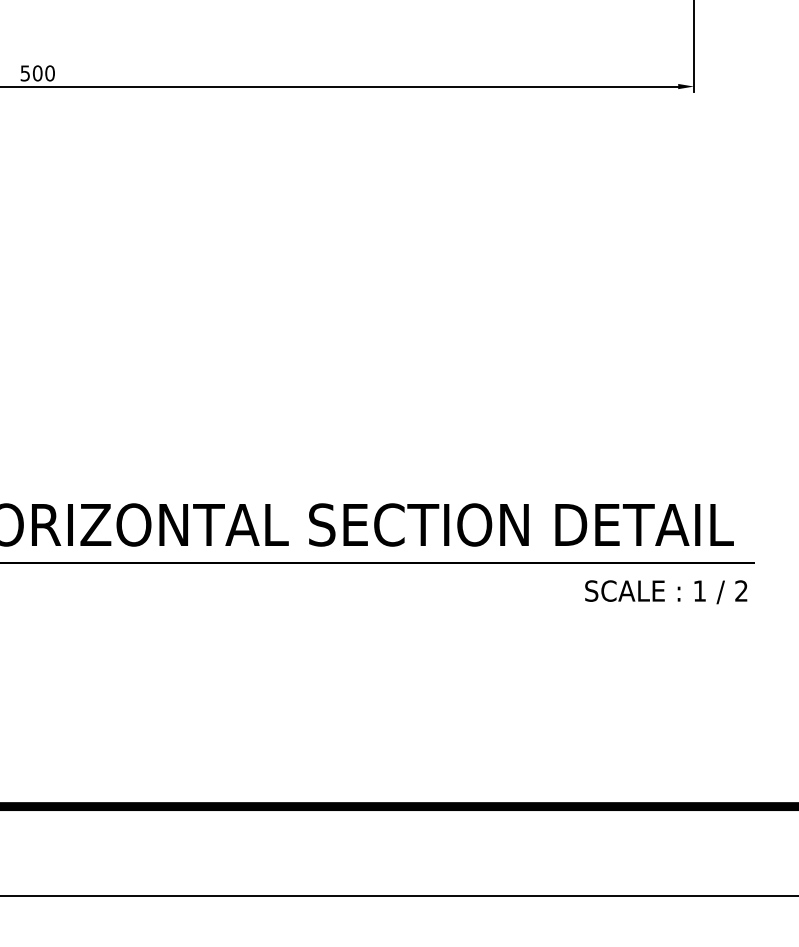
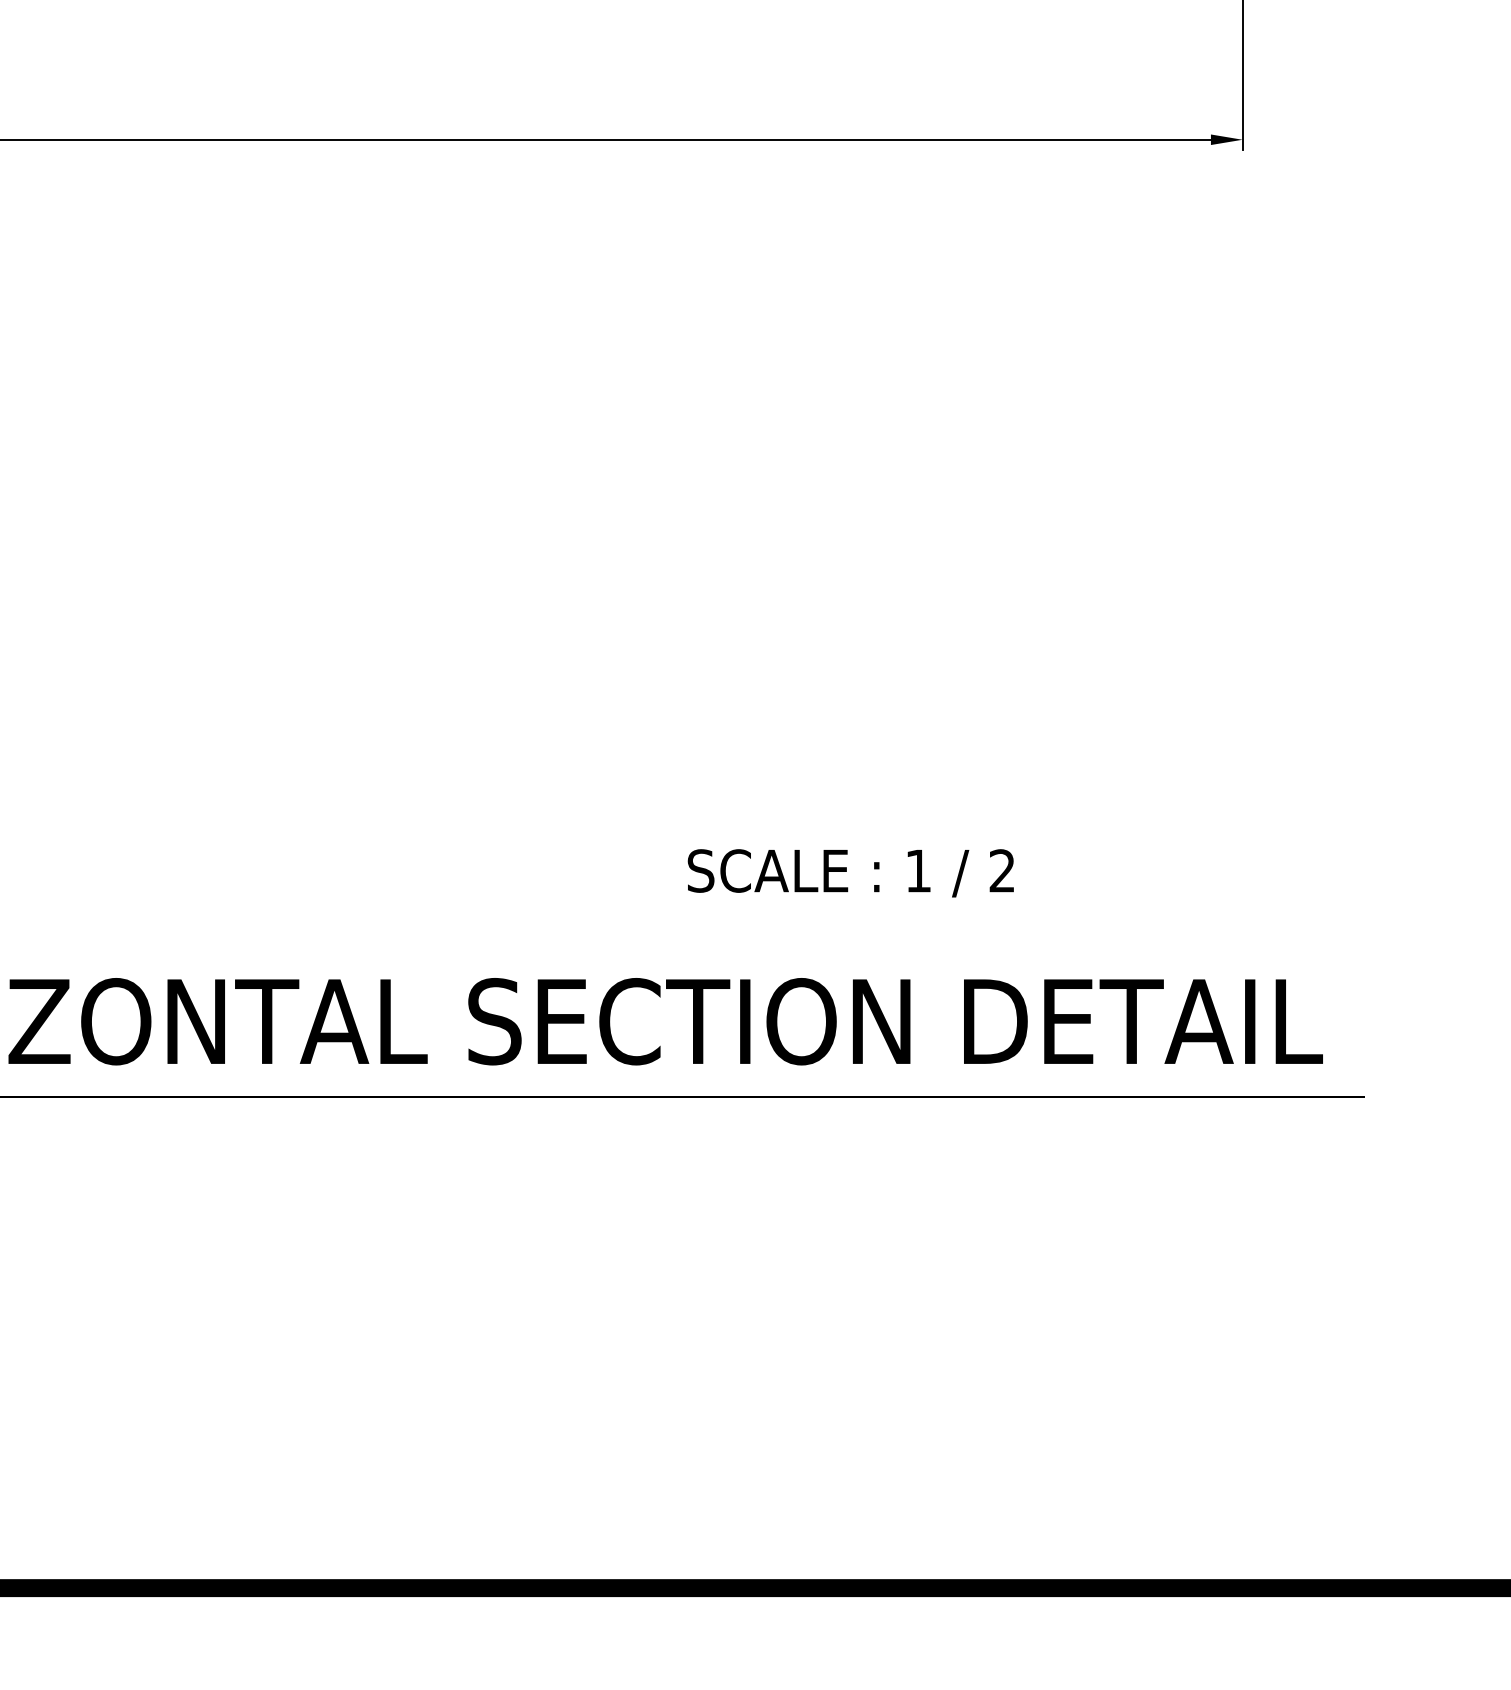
text: (666, 592) -> (851, 873), moved

